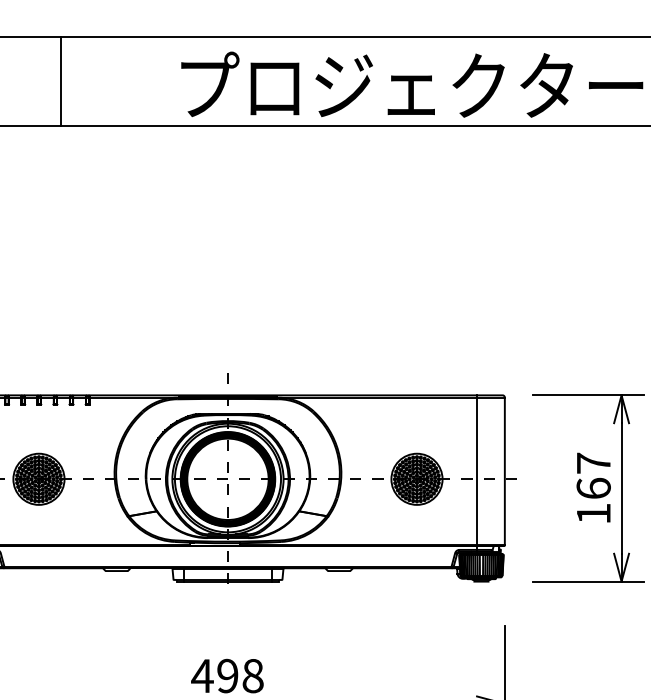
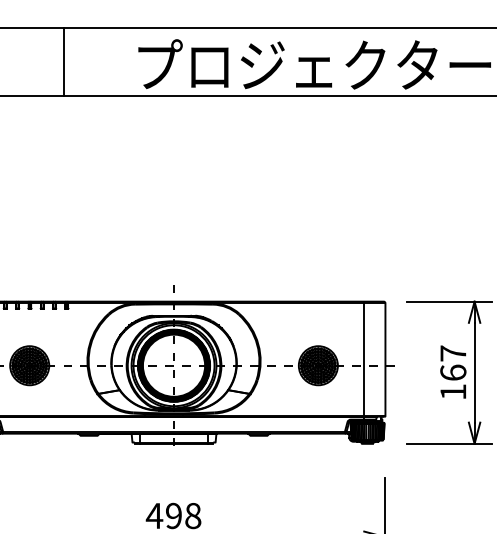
line: (61, 80) -> (64, 61), moved

